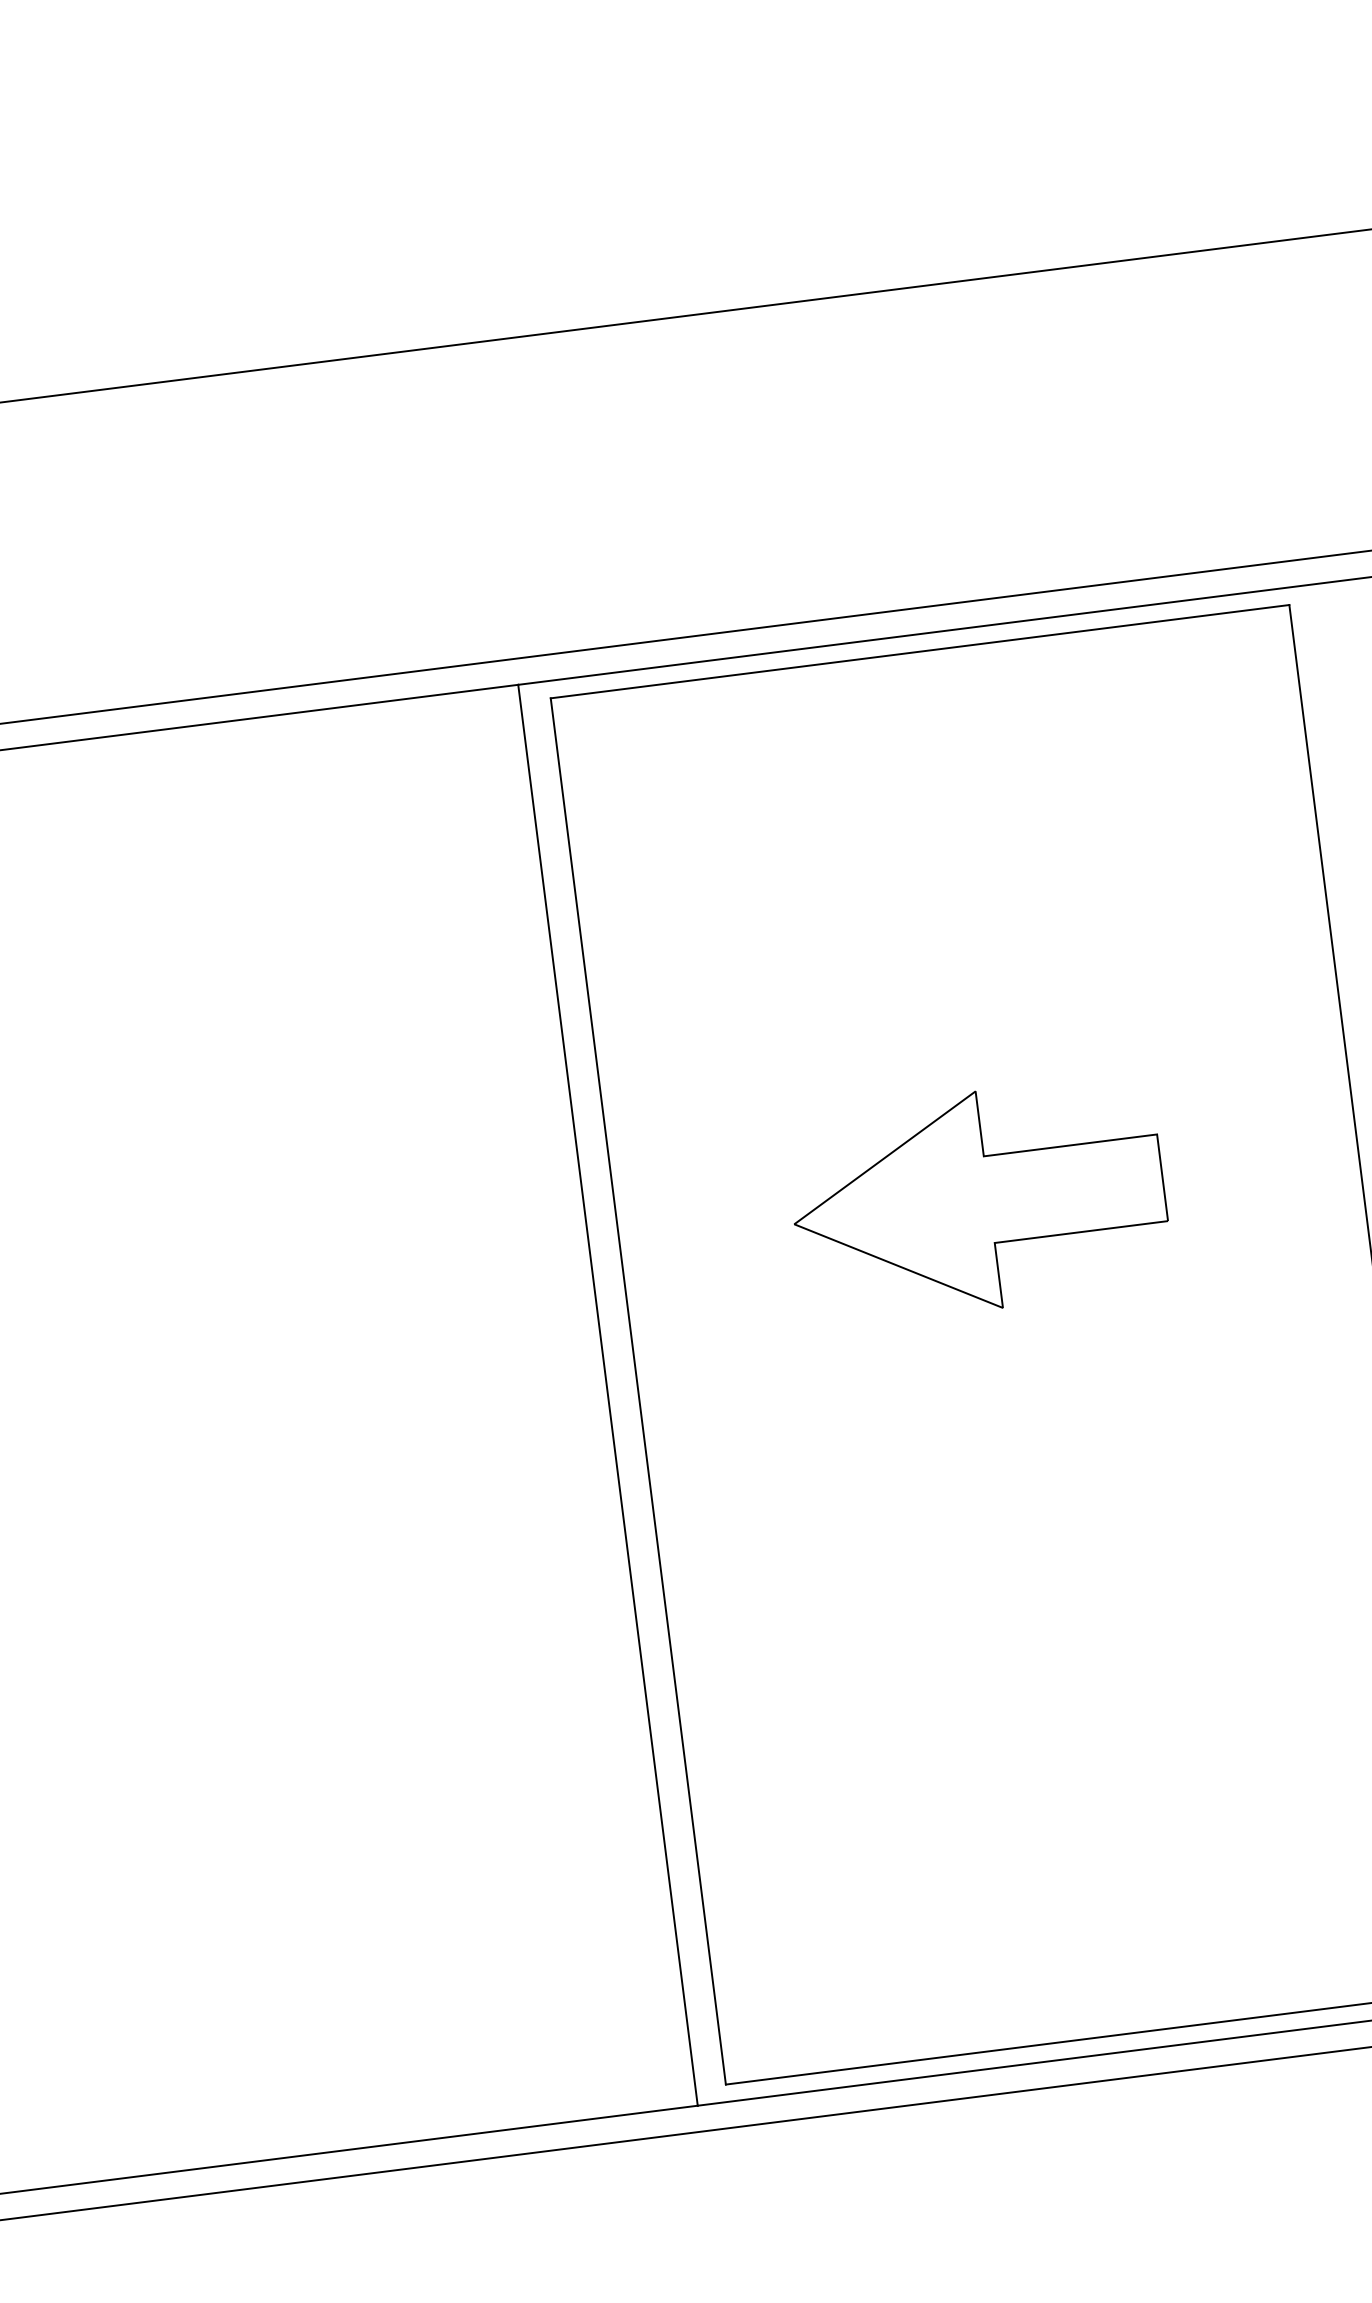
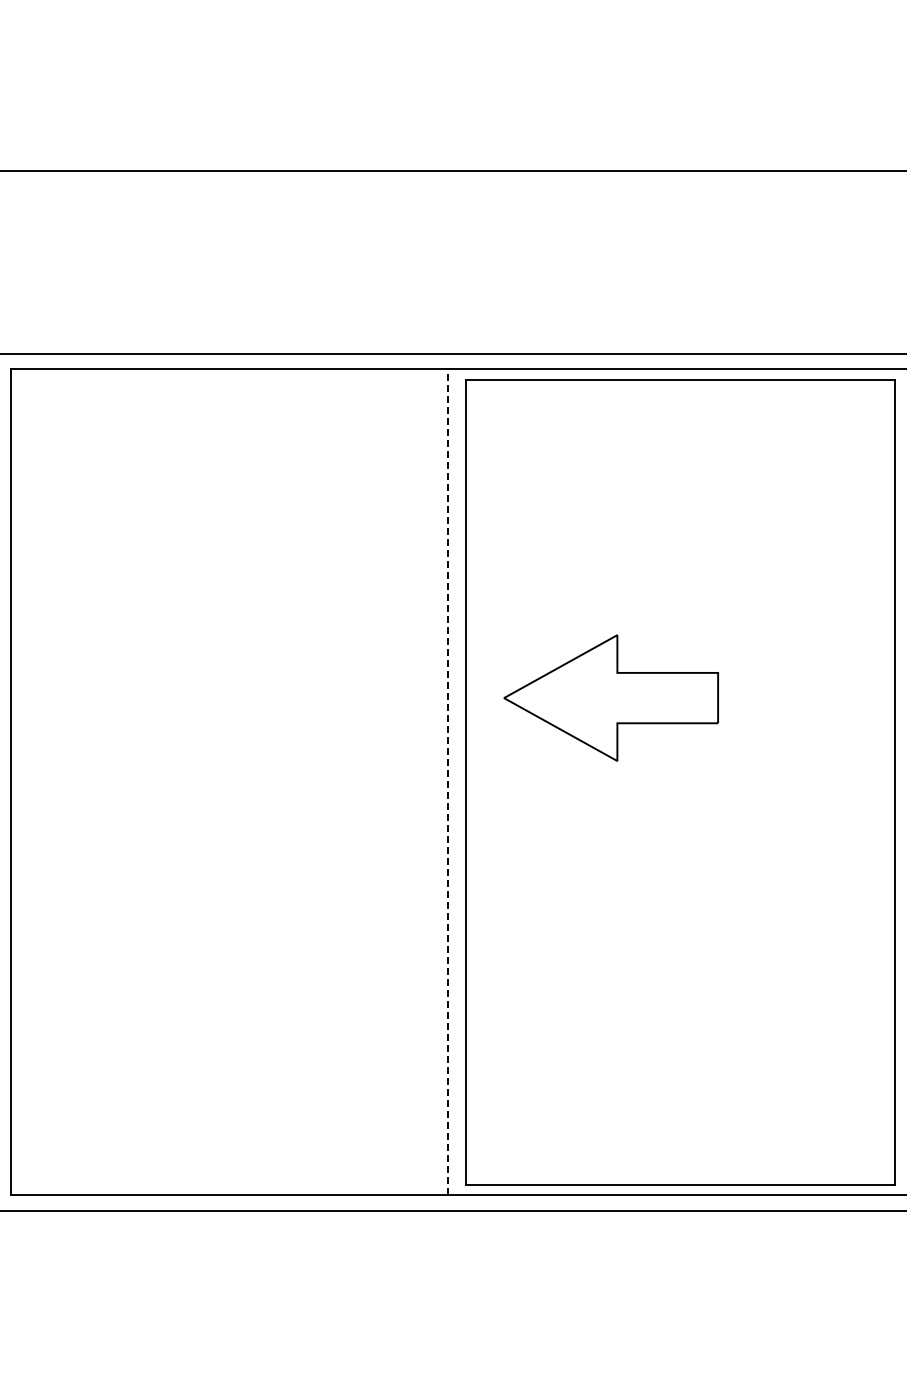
part: (977, 1200) -> (610, 697), moved
line: (608, 1395) -> (448, 782), solid -> dashed

